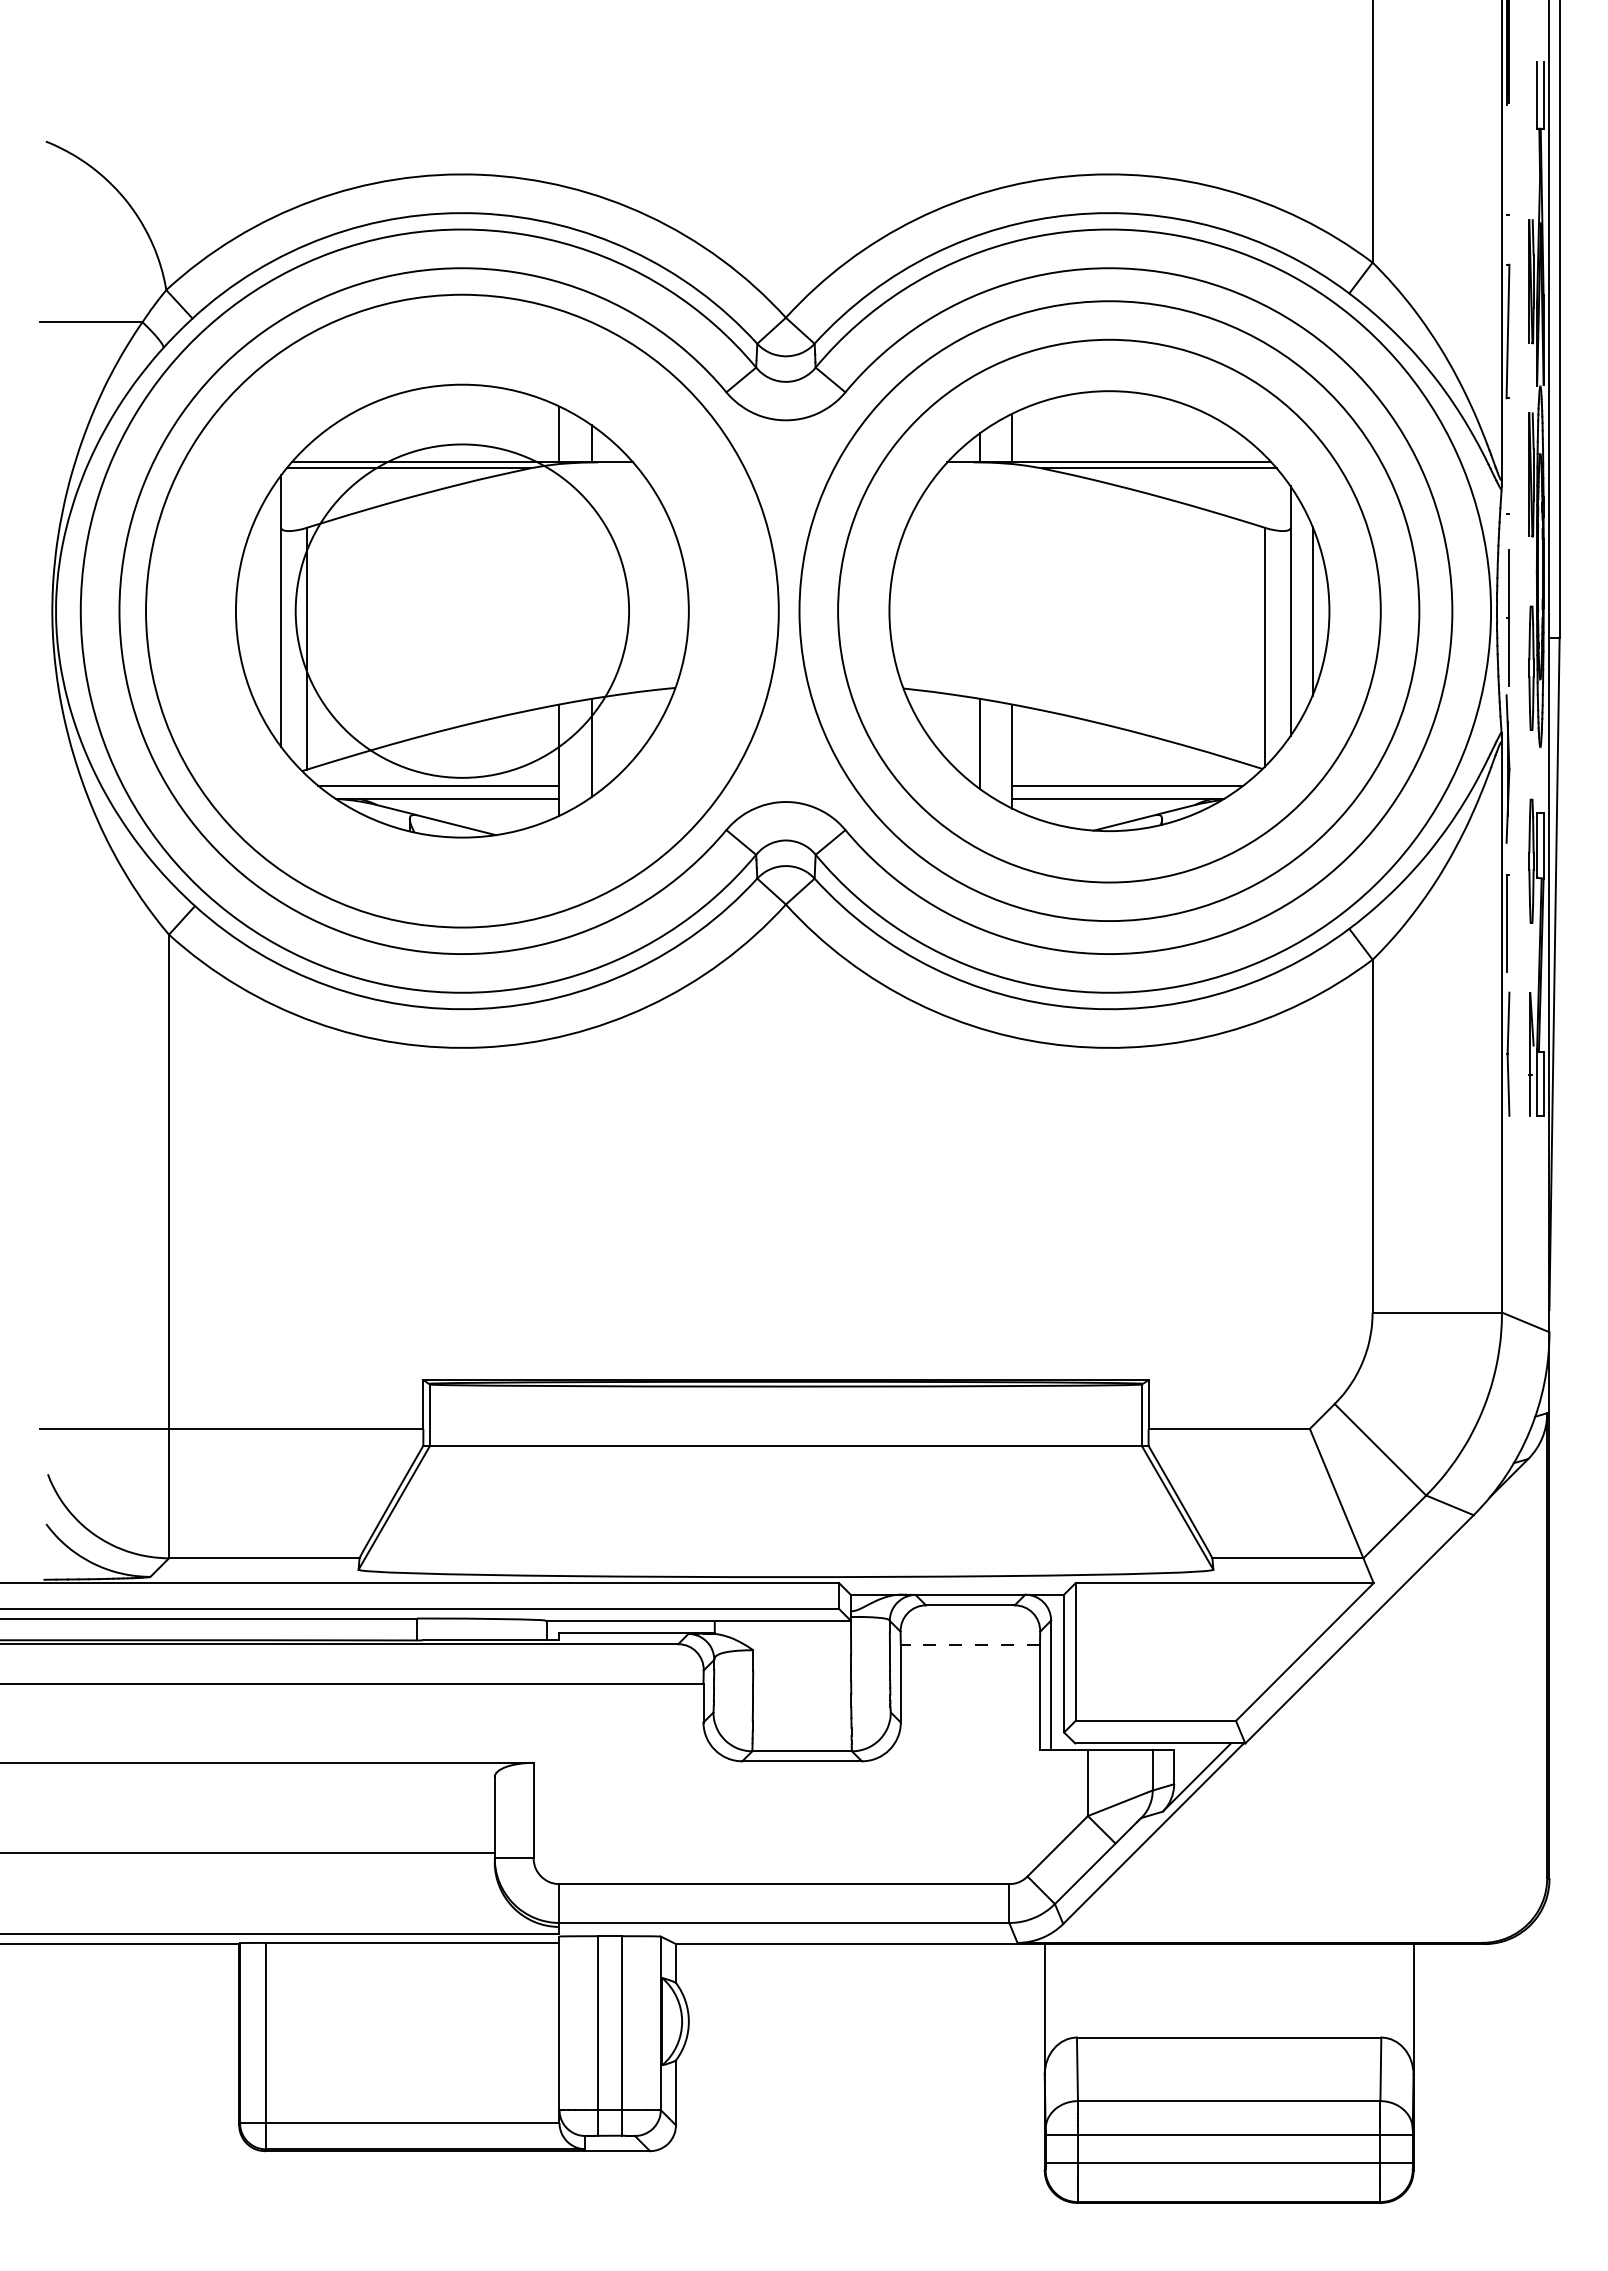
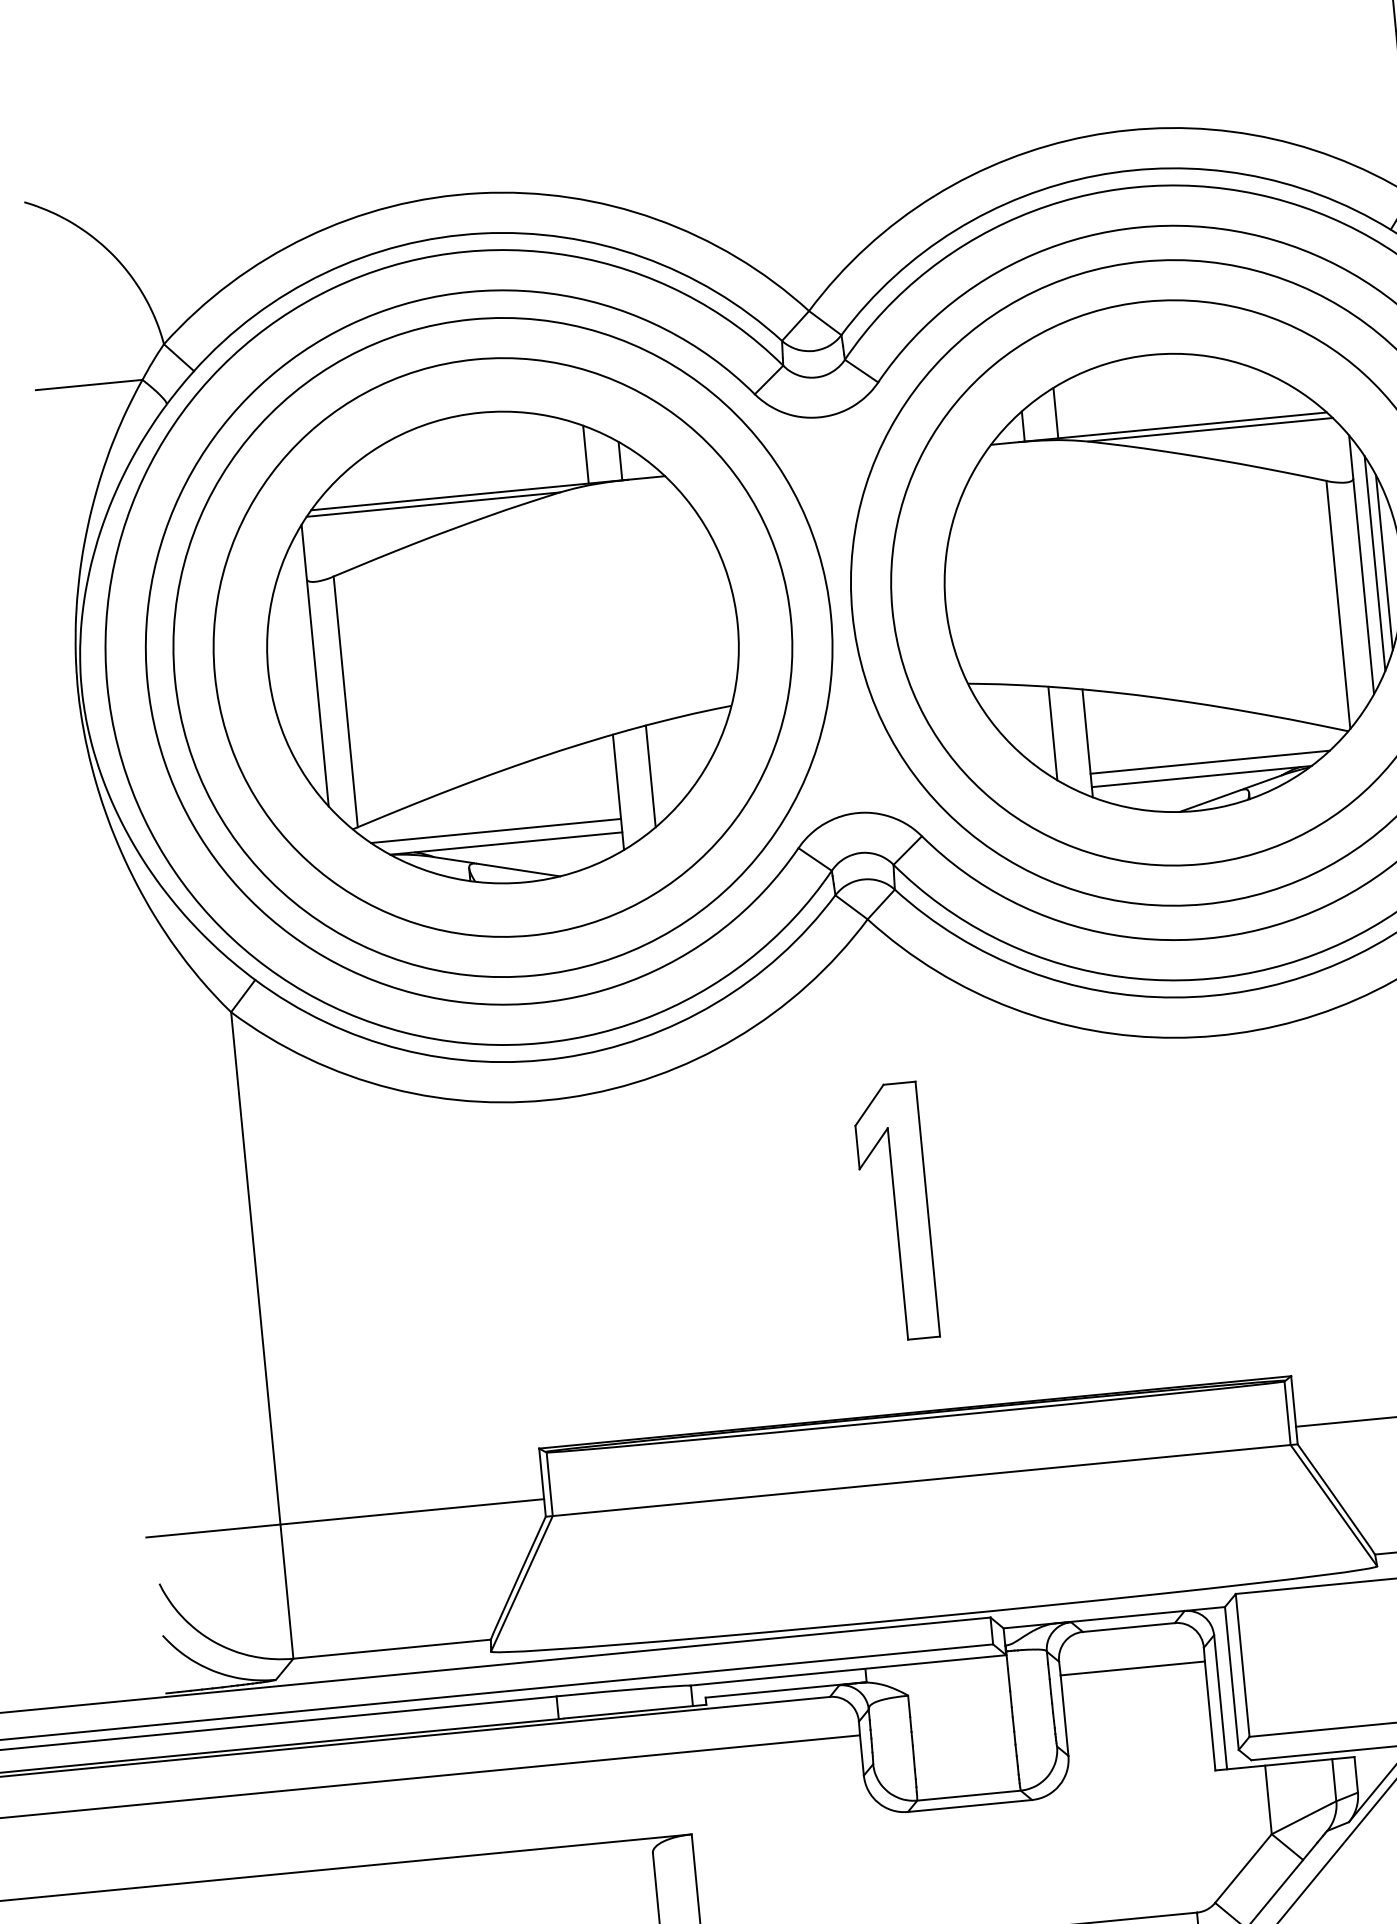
line: (1303, 610) -> (1374, 562), added
circle: (462, 611) -> (503, 647), size x1.67
part: (785, 1186) -> (895, 1211), added
line: (970, 1644) -> (1132, 1668), dashed -> solid

